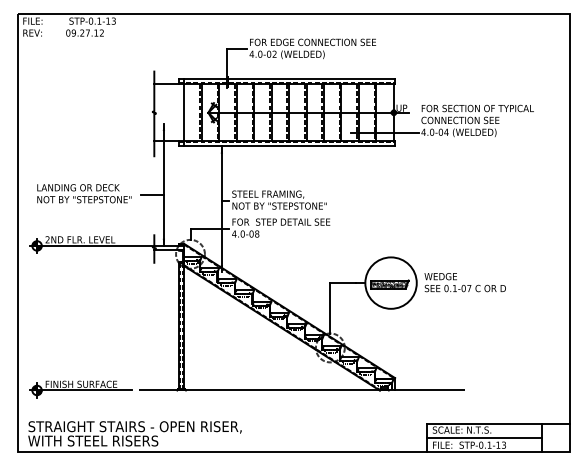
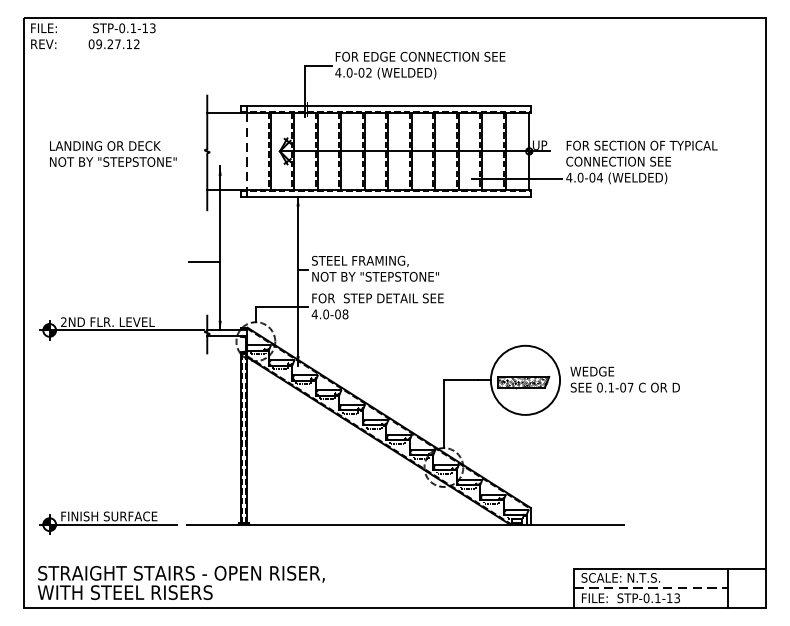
line: (184, 112) -> (247, 151), solid -> dashed
text: (84, 193) -> (113, 153), moved
line: (485, 437) -> (652, 587), solid -> dashed

